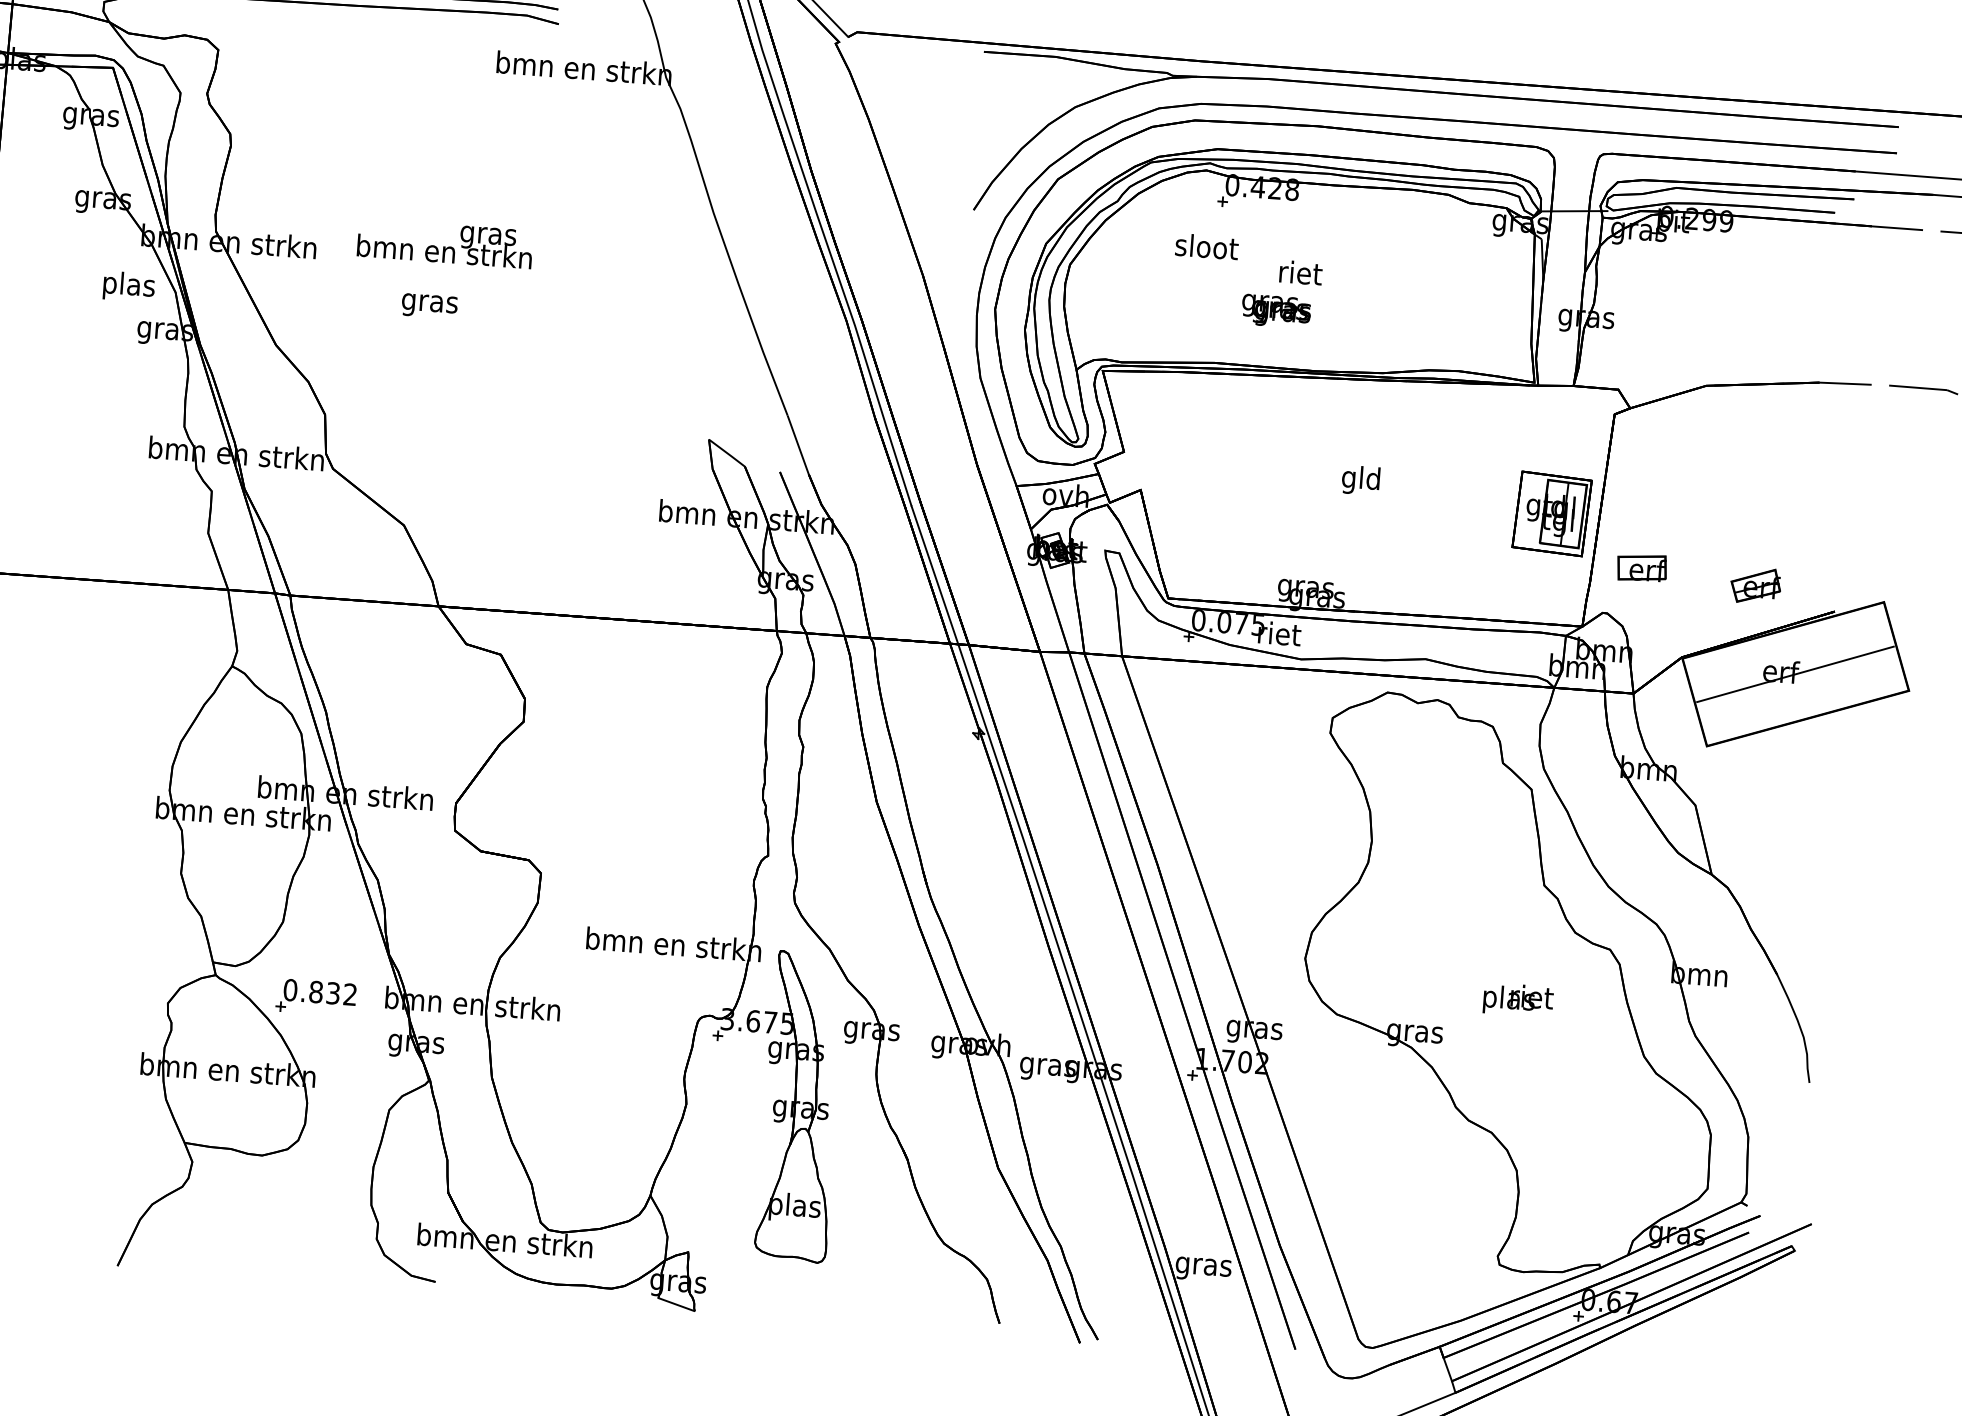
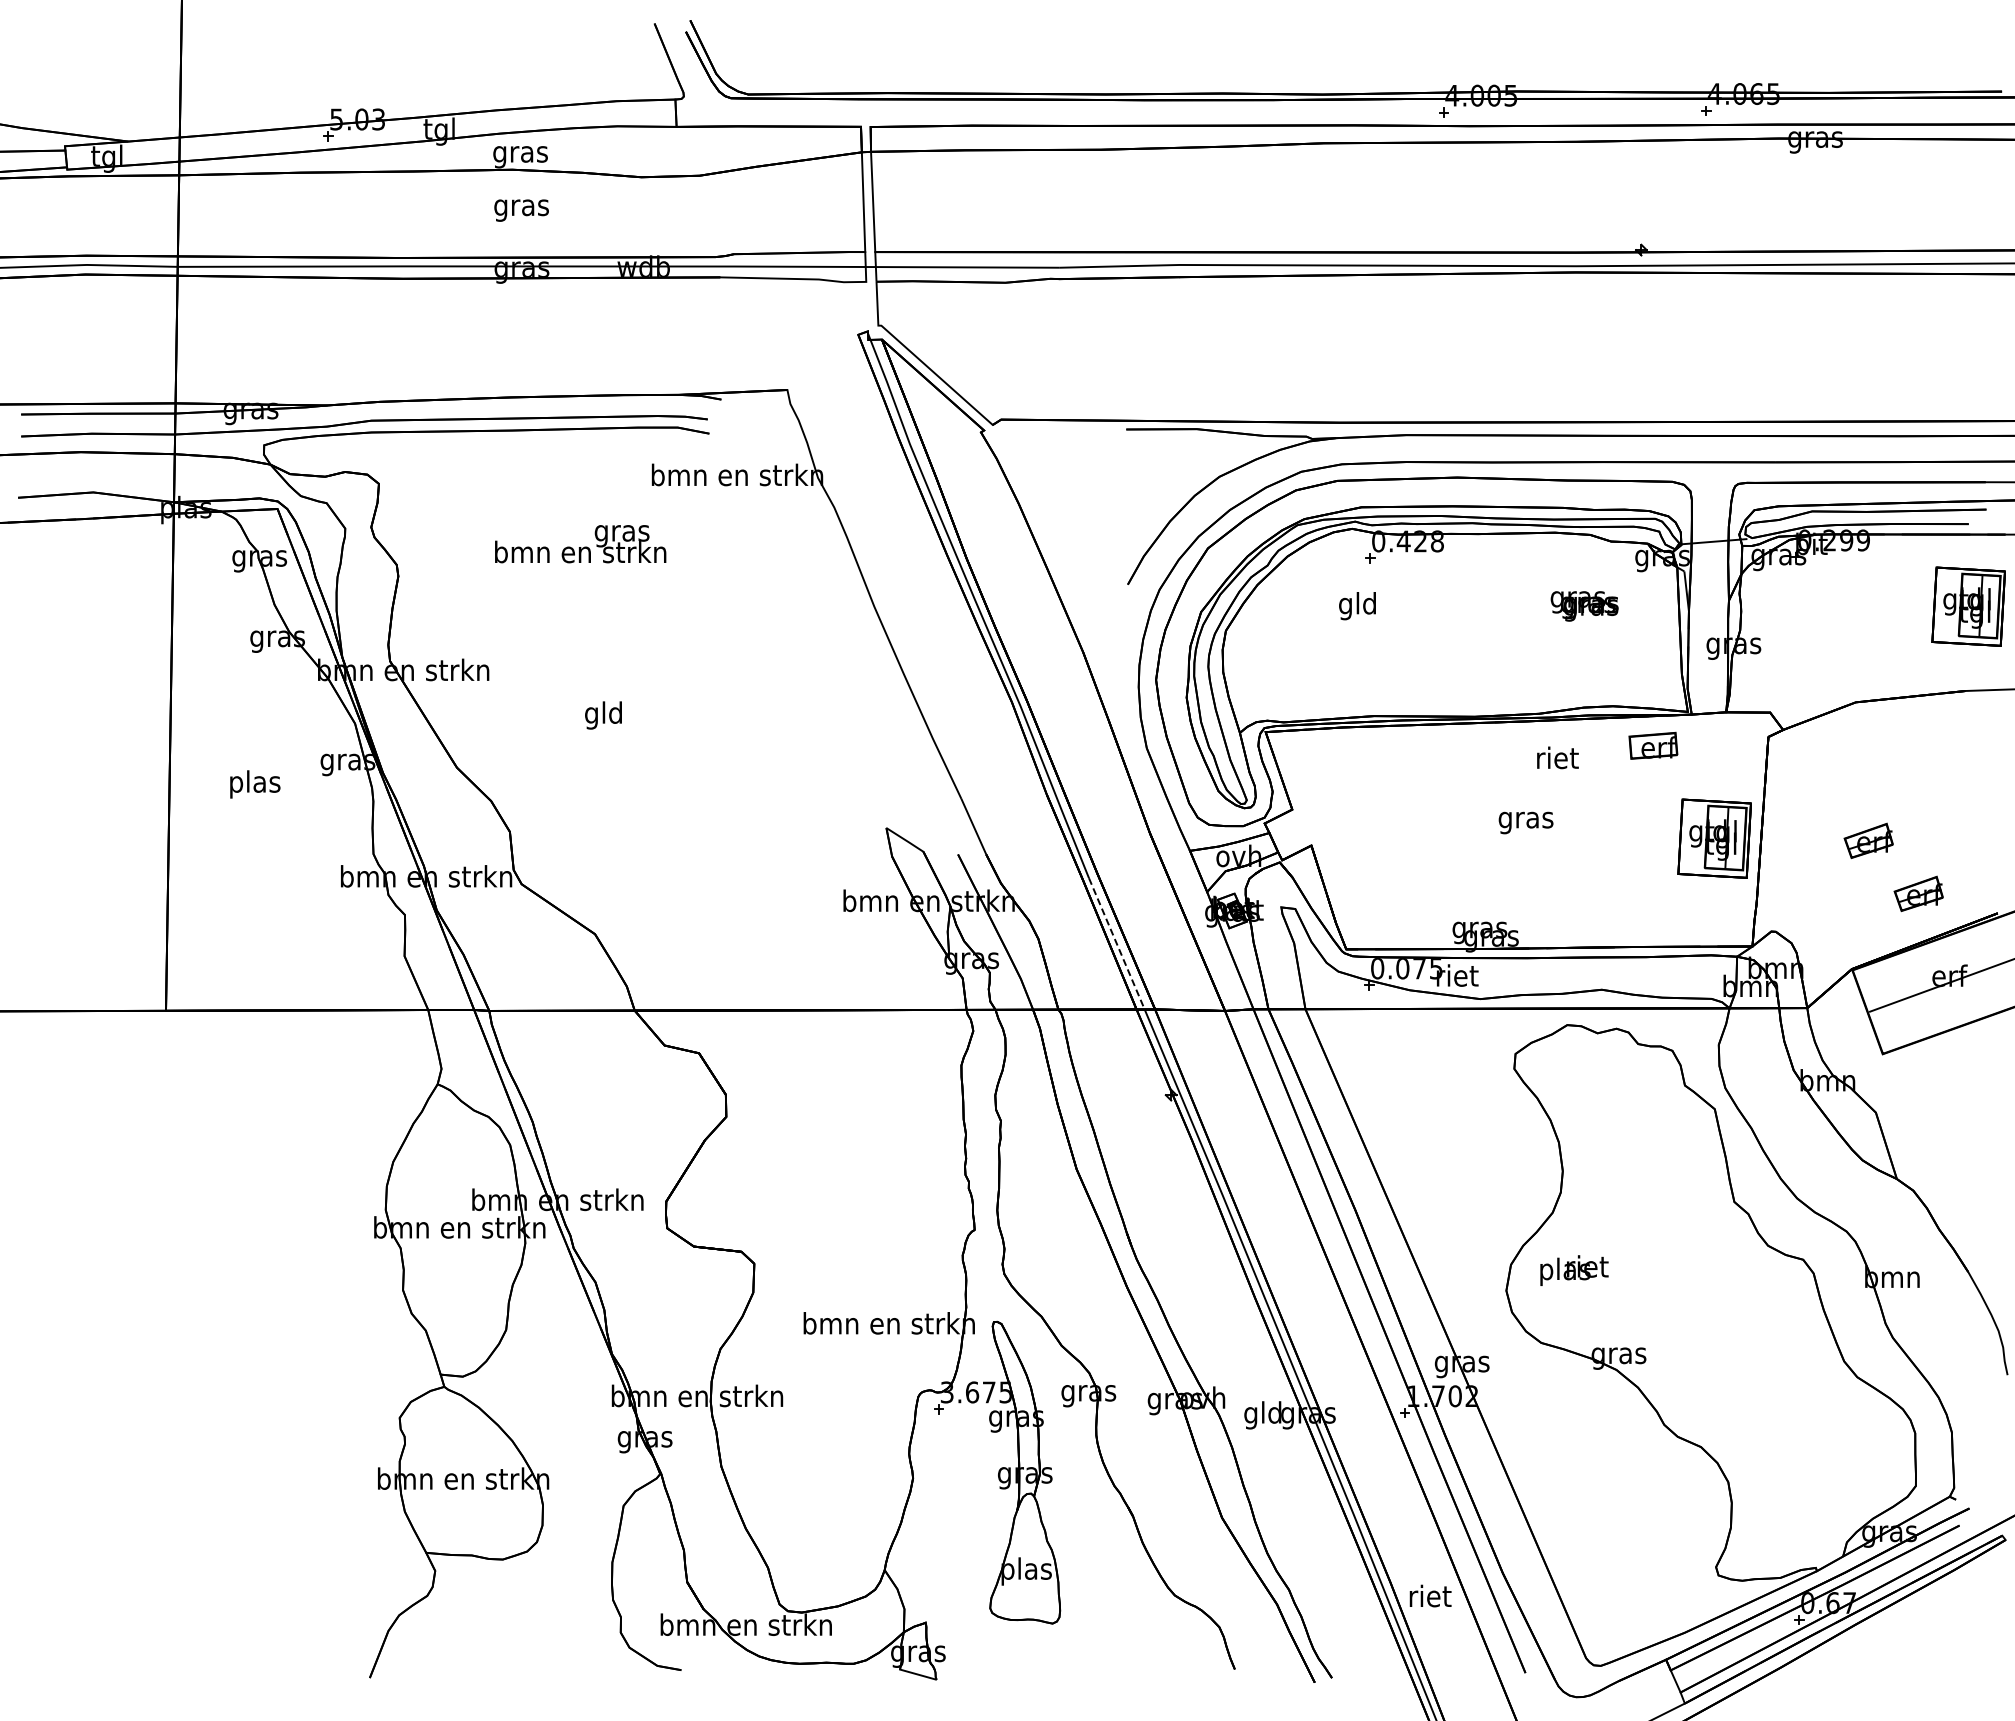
text: (445, 243) -> (580, 544), moved
text: (1207, 250) -> (1358, 606), sloot -> gld
text: (1300, 272) -> (1557, 757), moved
text: (129, 286) -> (255, 784), moved
part: (1828, 296) -> (1968, 606), added
text: (429, 303) -> (603, 715), gras -> gld
text: (1276, 311) -> (1584, 606), moved
text: (1360, 480) -> (1525, 820), gld -> gras
part: (1708, 527) -> (1868, 840), added
part: (1642, 567) -> (1653, 745), moved
line: (935, 575) -> (1117, 944), solid -> dashed
part: (315, 997) -> (543, 1401), removed
text: (1518, 999) -> (1574, 1270), moved
text: (1048, 1067) -> (1263, 1415), gras -> gld
text: (1203, 1266) -> (1429, 1598), gras -> riet

